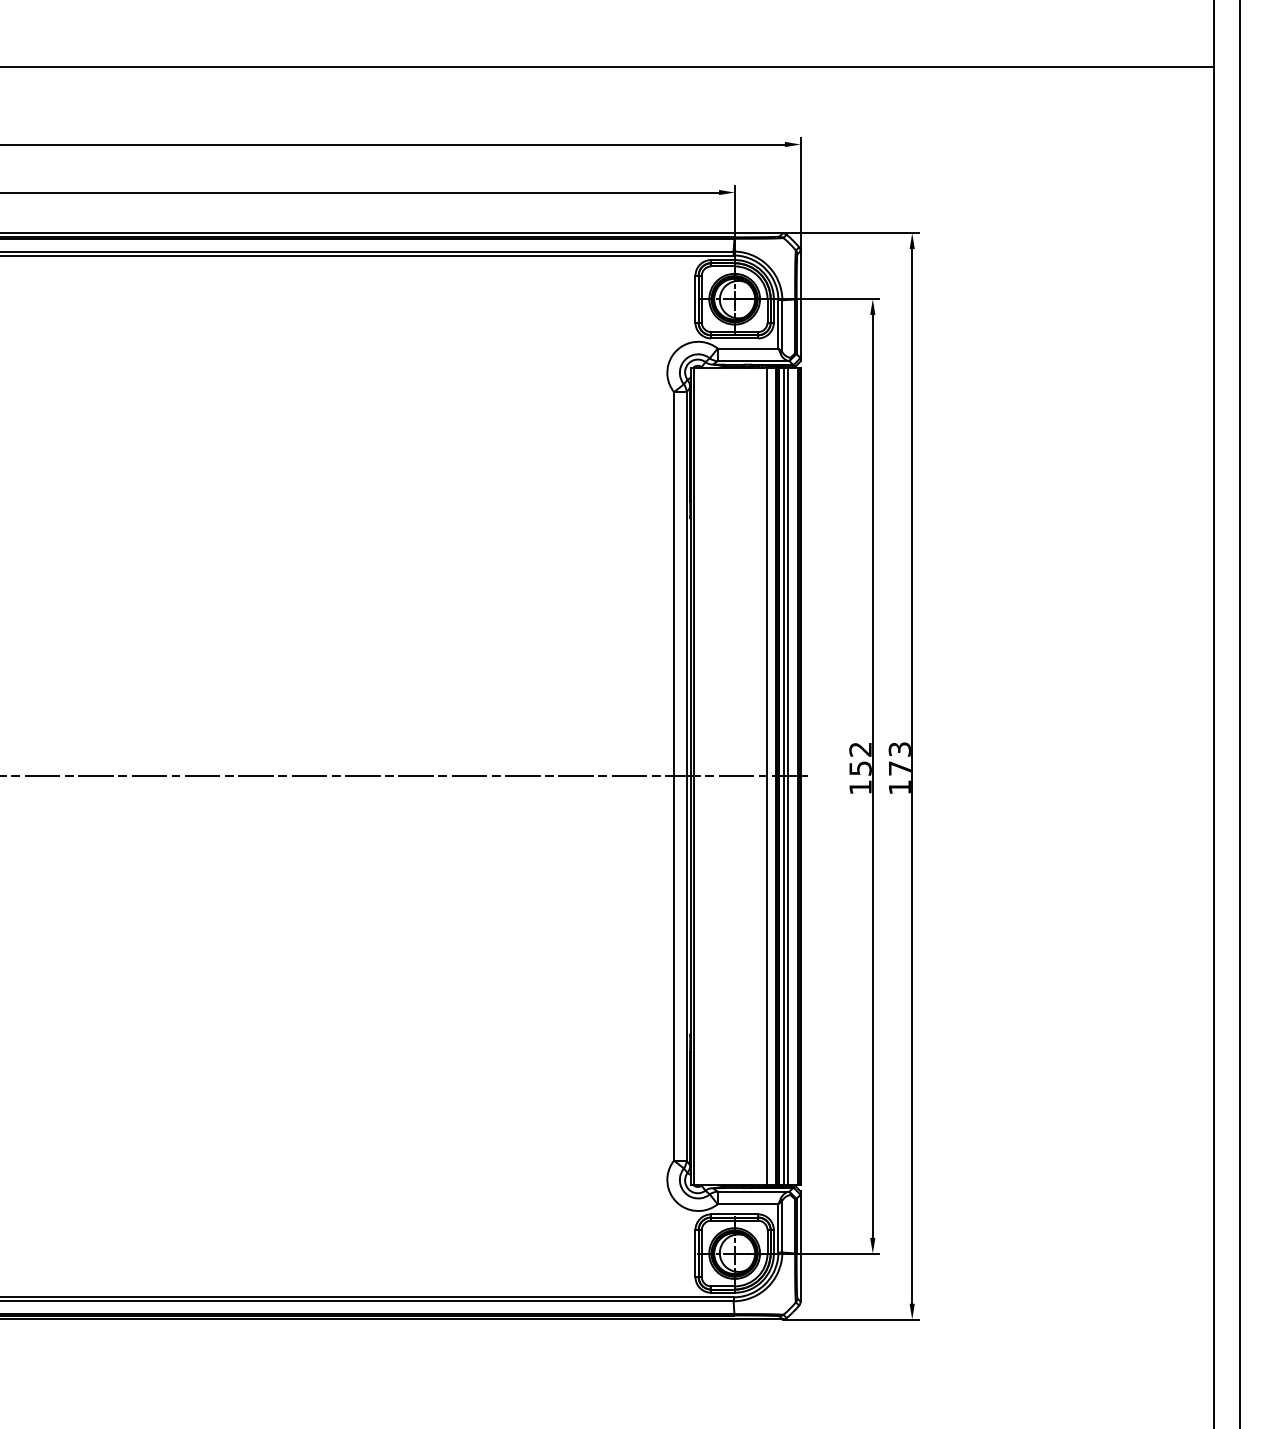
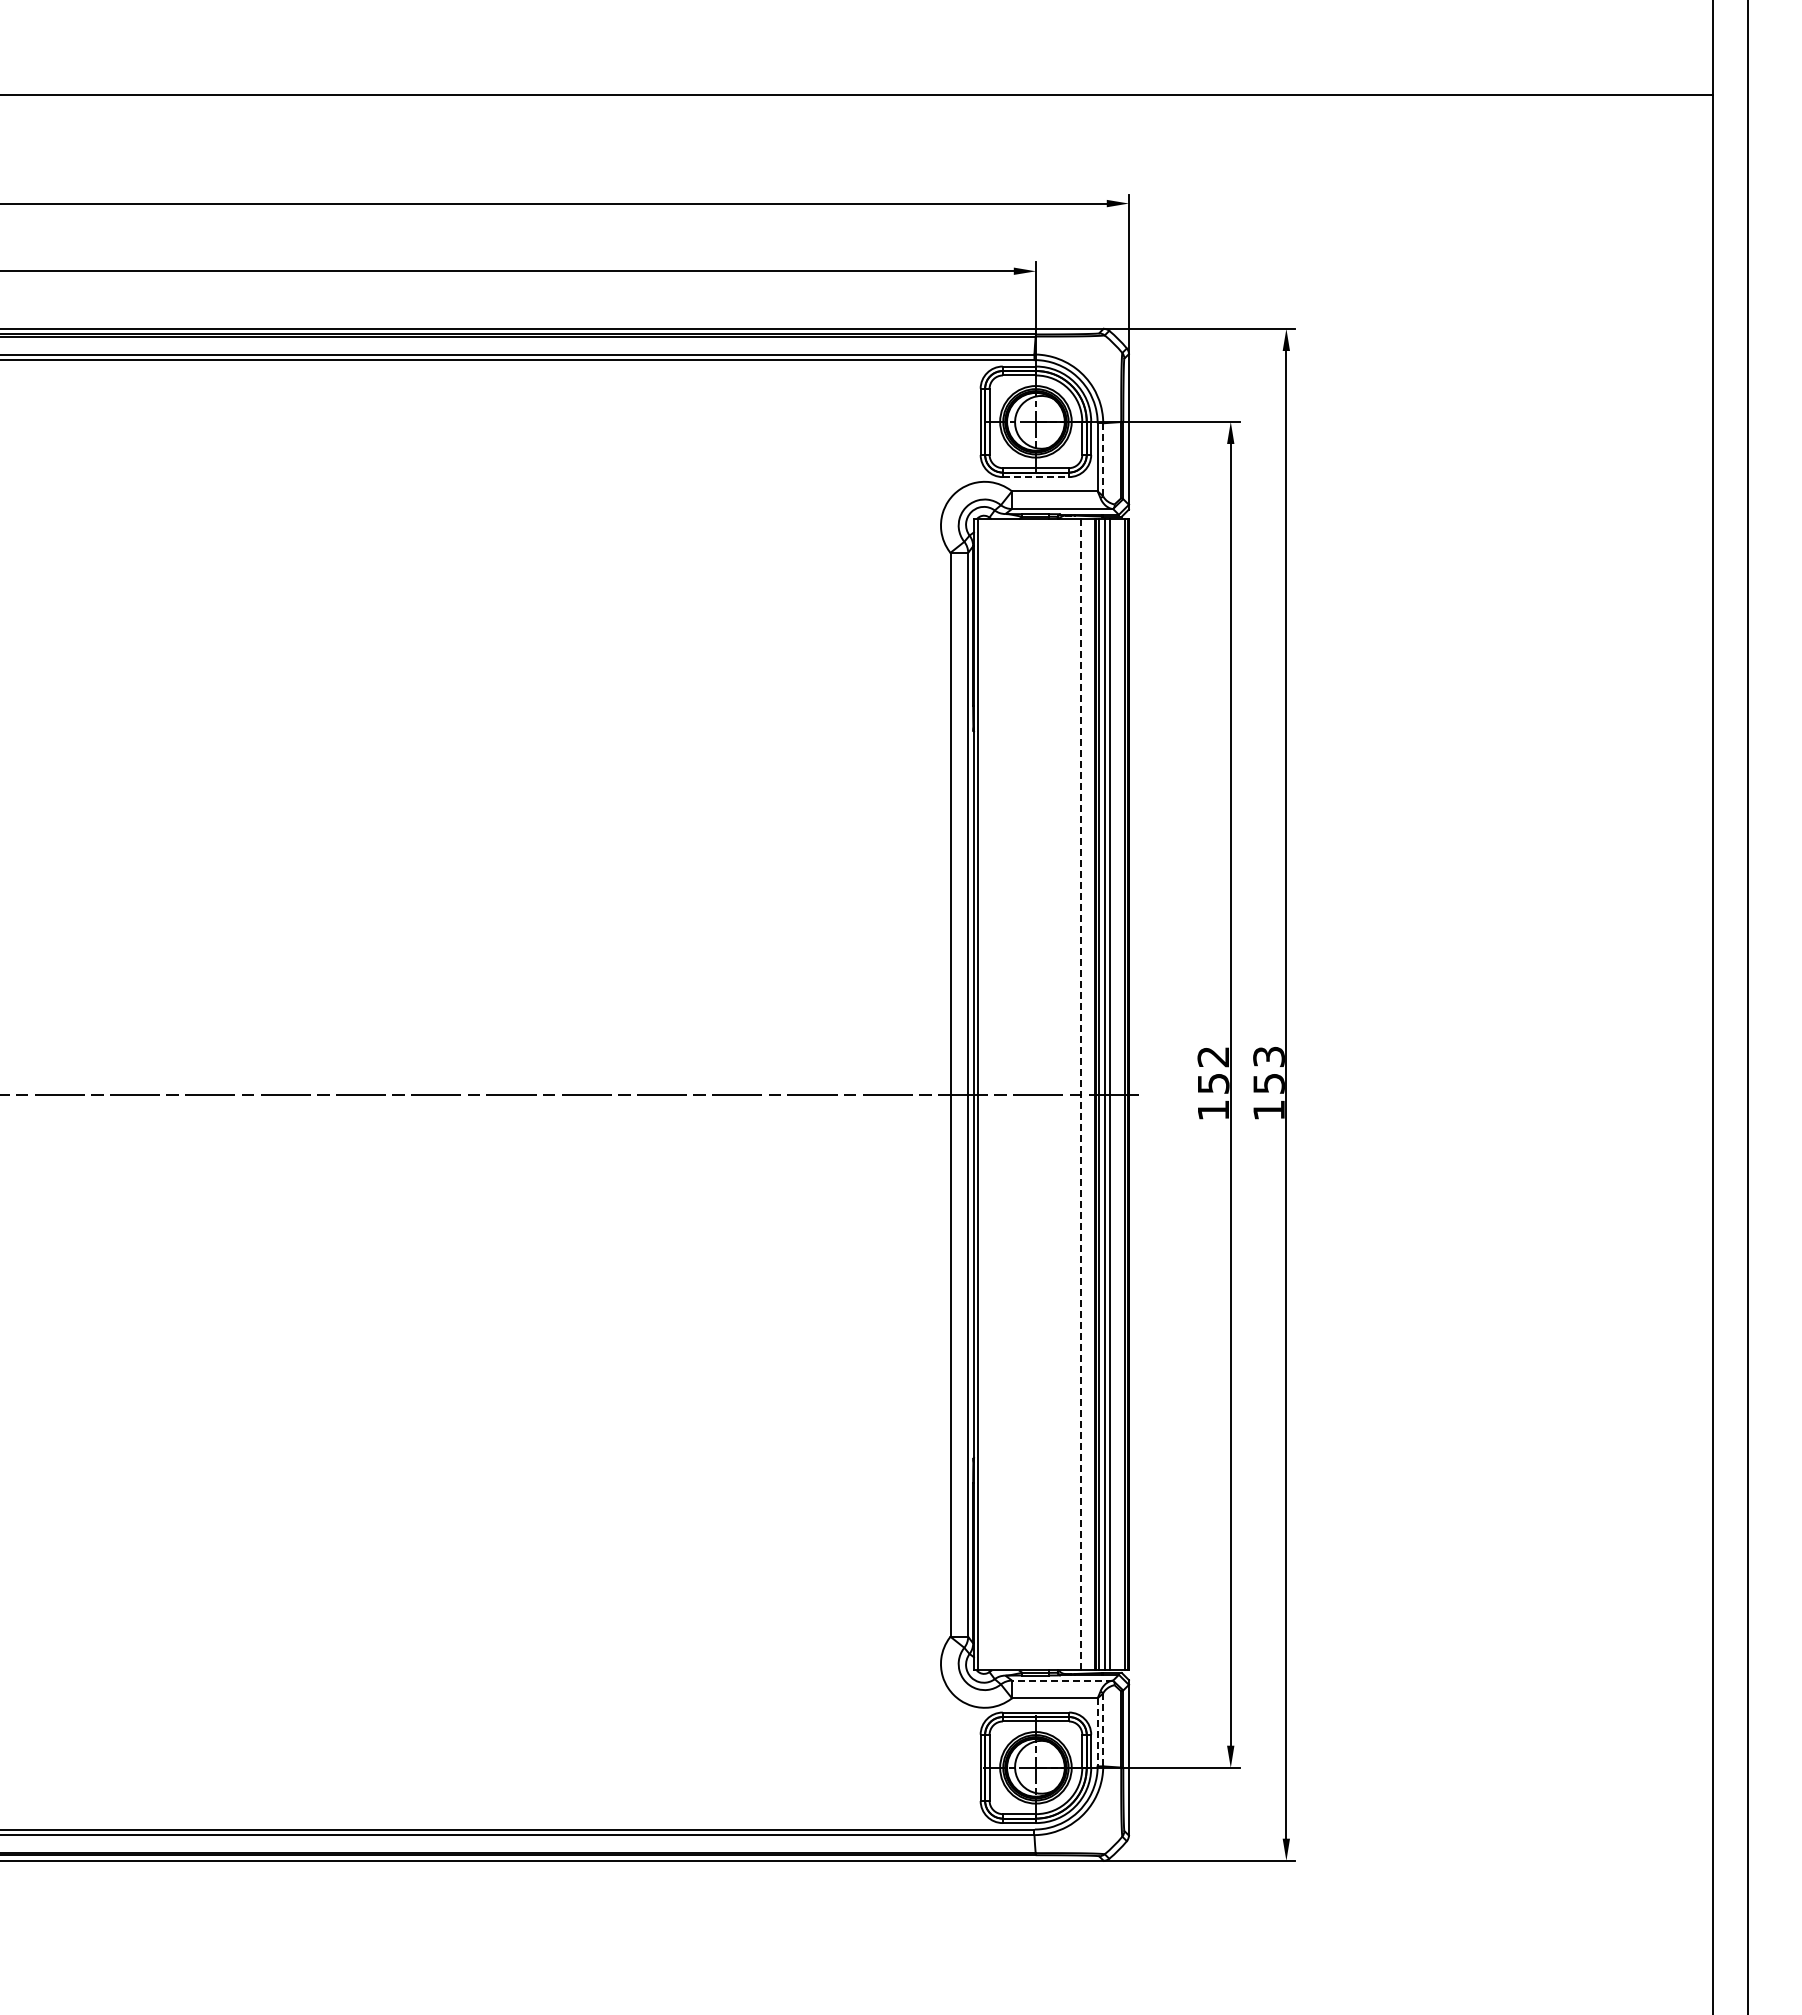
line: (782, 325) -> (1103, 459), solid -> dashed
line: (735, 338) -> (1036, 477), solid -> dashed
text: (899, 768) -> (1268, 1083), 173 -> 153
line: (766, 776) -> (1080, 1094), solid -> dashed
line: (753, 1191) -> (1062, 1680), solid -> dashed
line: (782, 1226) -> (1103, 1729), solid -> dashed
line: (778, 1228) -> (1097, 1732), solid -> dashed

